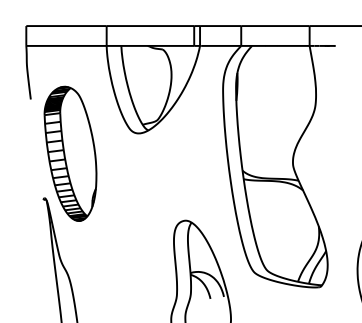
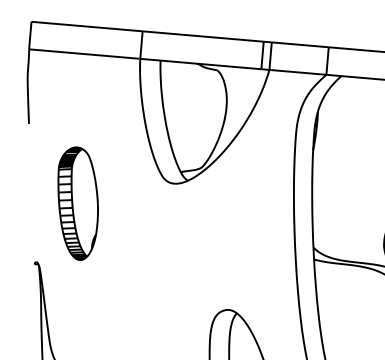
part: (70, 153) -> (77, 203), size x0.6

